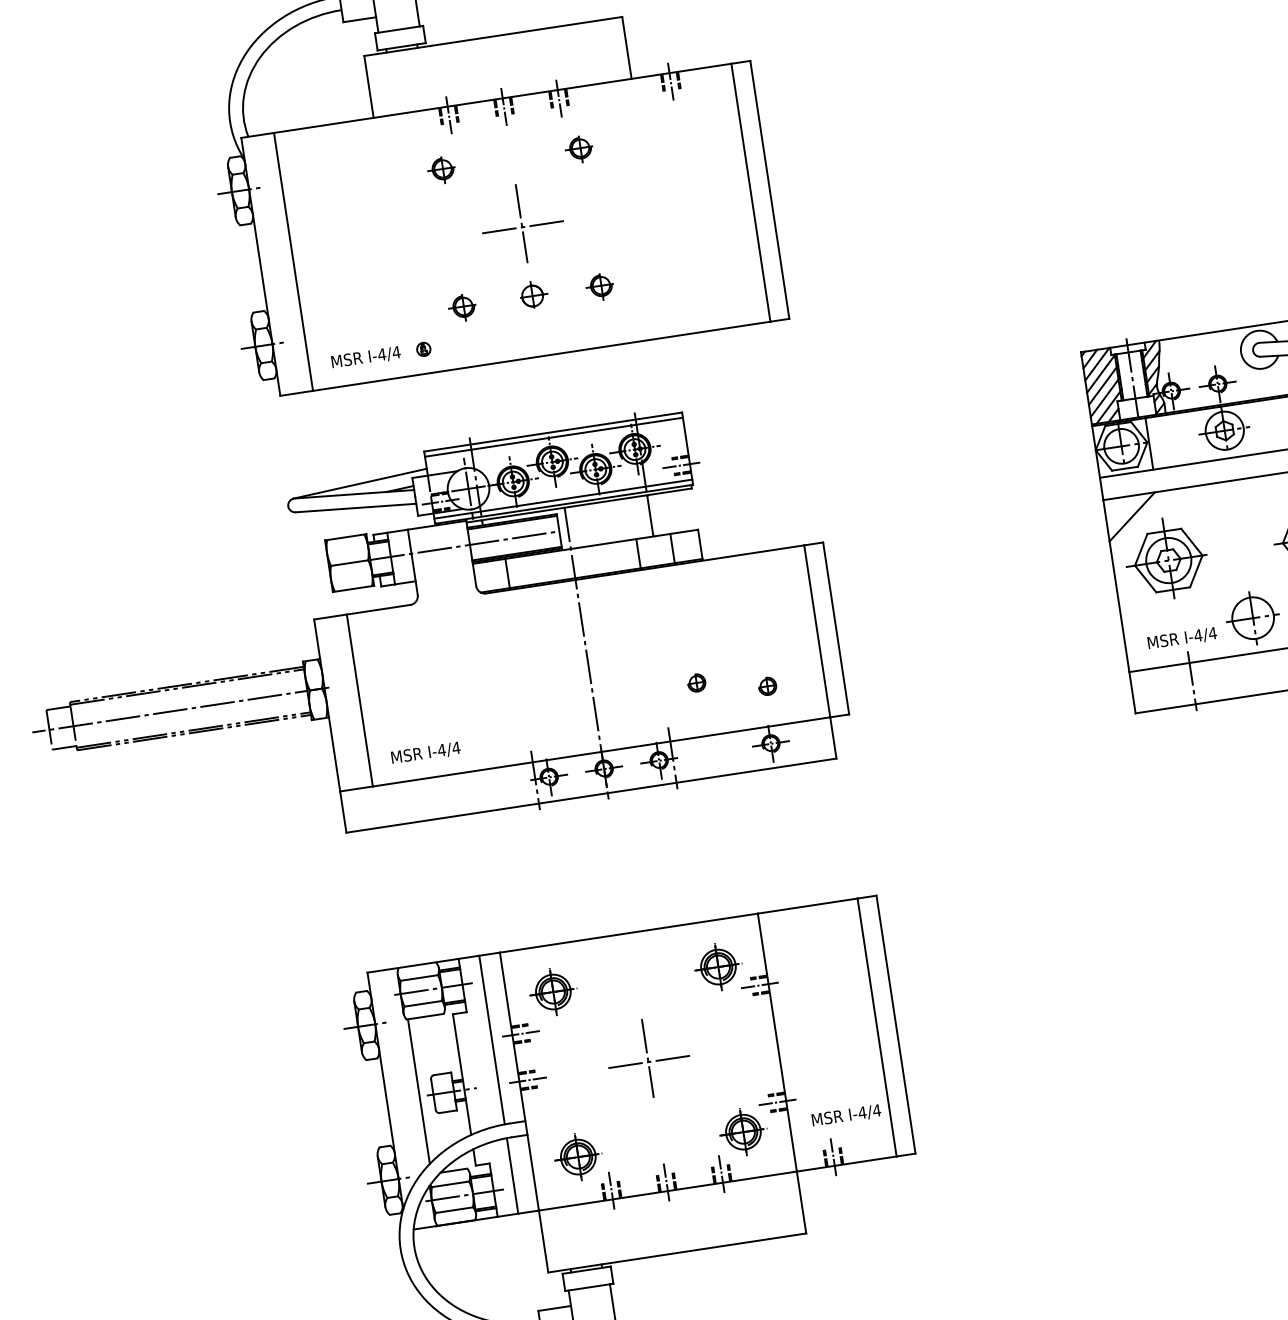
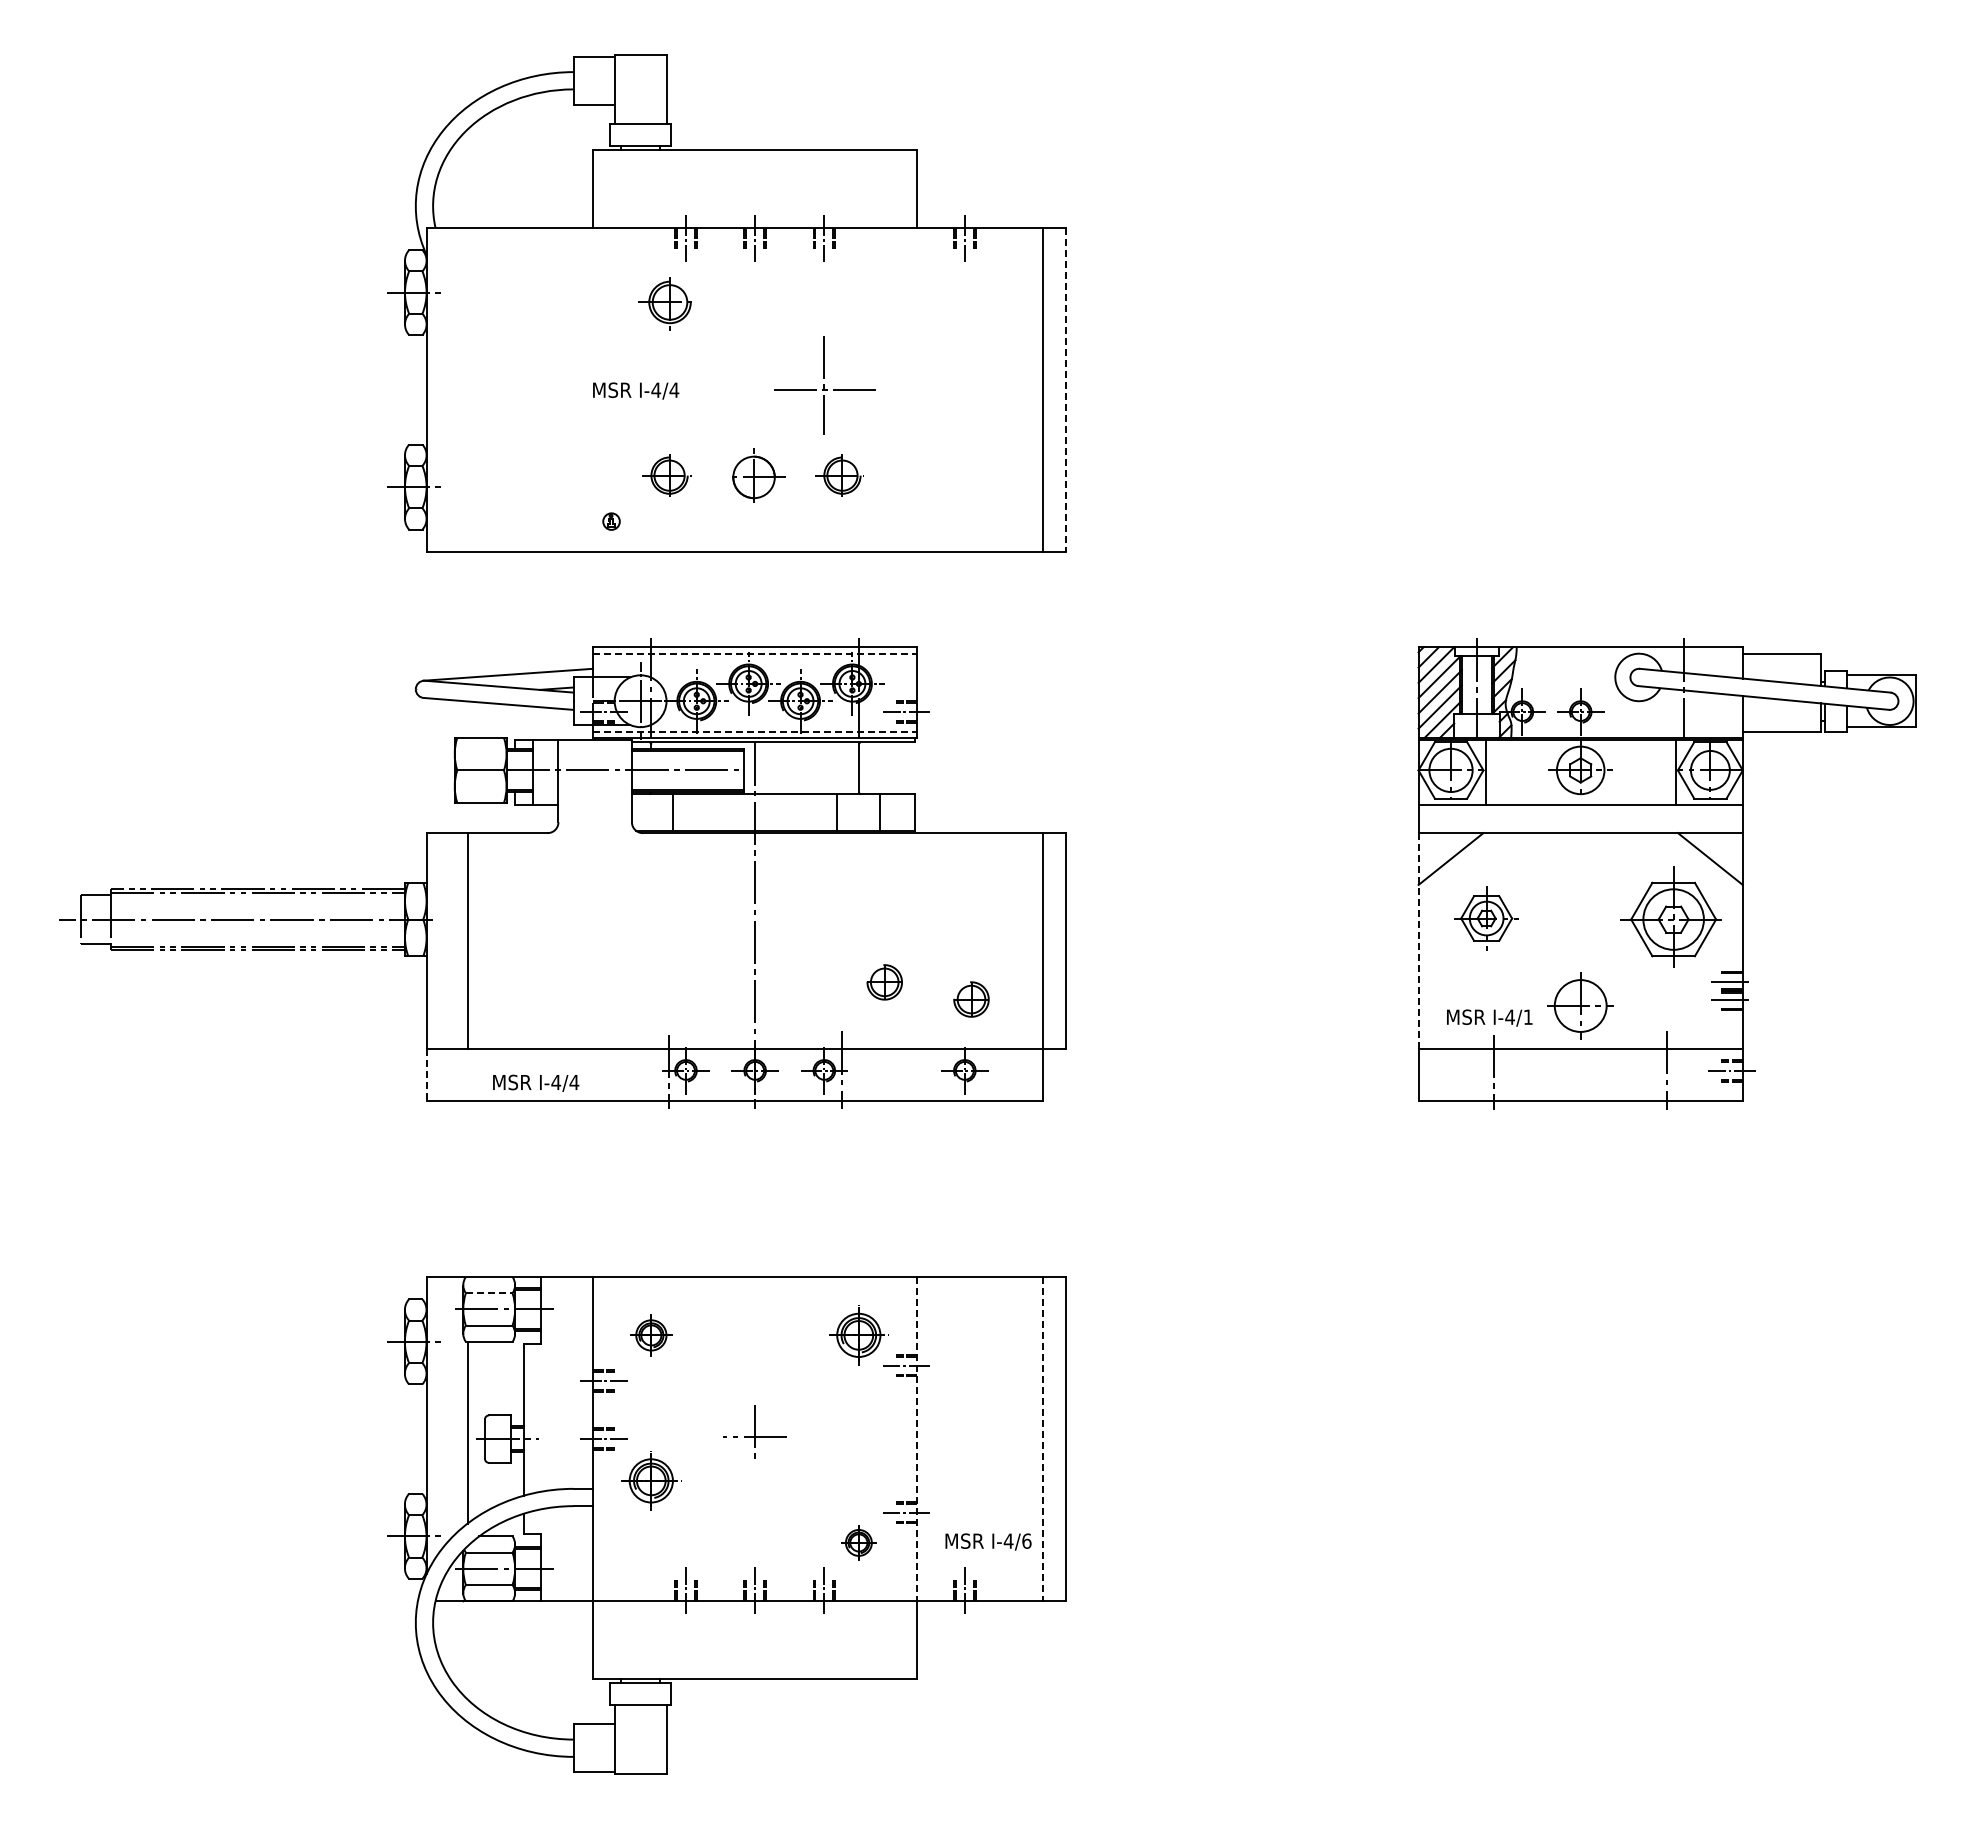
part: (579, 149) -> (839, 304), removed
part: (441, 170) -> (666, 304), size x1.6
line: (769, 190) -> (1066, 390), solid -> dashed
part: (521, 223) -> (824, 385), moved
line: (293, 261) -> (467, 389), removed
part: (599, 286) -> (839, 477), size x1.4
part: (533, 294) -> (756, 474), size x1.6
part: (462, 307) -> (666, 477), size x1.4
text: (366, 357) -> (636, 390), moved
line: (554, 437) -> (755, 653), solid -> dashed
line: (563, 499) -> (755, 731), solid -> dashed
part: (1165, 558) -> (1484, 916), size x0.6
line: (1116, 586) -> (1418, 941), solid -> dashed
text: (1212, 632) -> (1528, 1016), I-4/4 -> I-4/1
part: (696, 682) -> (884, 981), size x1.6
part: (766, 686) -> (970, 999), size x1.6
text: (426, 752) -> (536, 1082), moved
line: (343, 812) -> (426, 1075), solid -> dashed
line: (419, 978) -> (489, 1293), solid -> dashed
part: (553, 992) -> (651, 1335), size x0.7
line: (877, 1027) -> (1042, 1439), solid -> dashed
line: (492, 1039) -> (567, 1382), removed
line: (777, 1042) -> (917, 1439), solid -> dashed
part: (648, 1058) -> (755, 1434), size x0.6
text: (876, 1110) -> (1026, 1540), I-4/4 -> I-4/6
part: (743, 1131) -> (858, 1542), size x0.6
part: (578, 1156) -> (651, 1480), moved
line: (512, 1175) -> (567, 1553), removed

